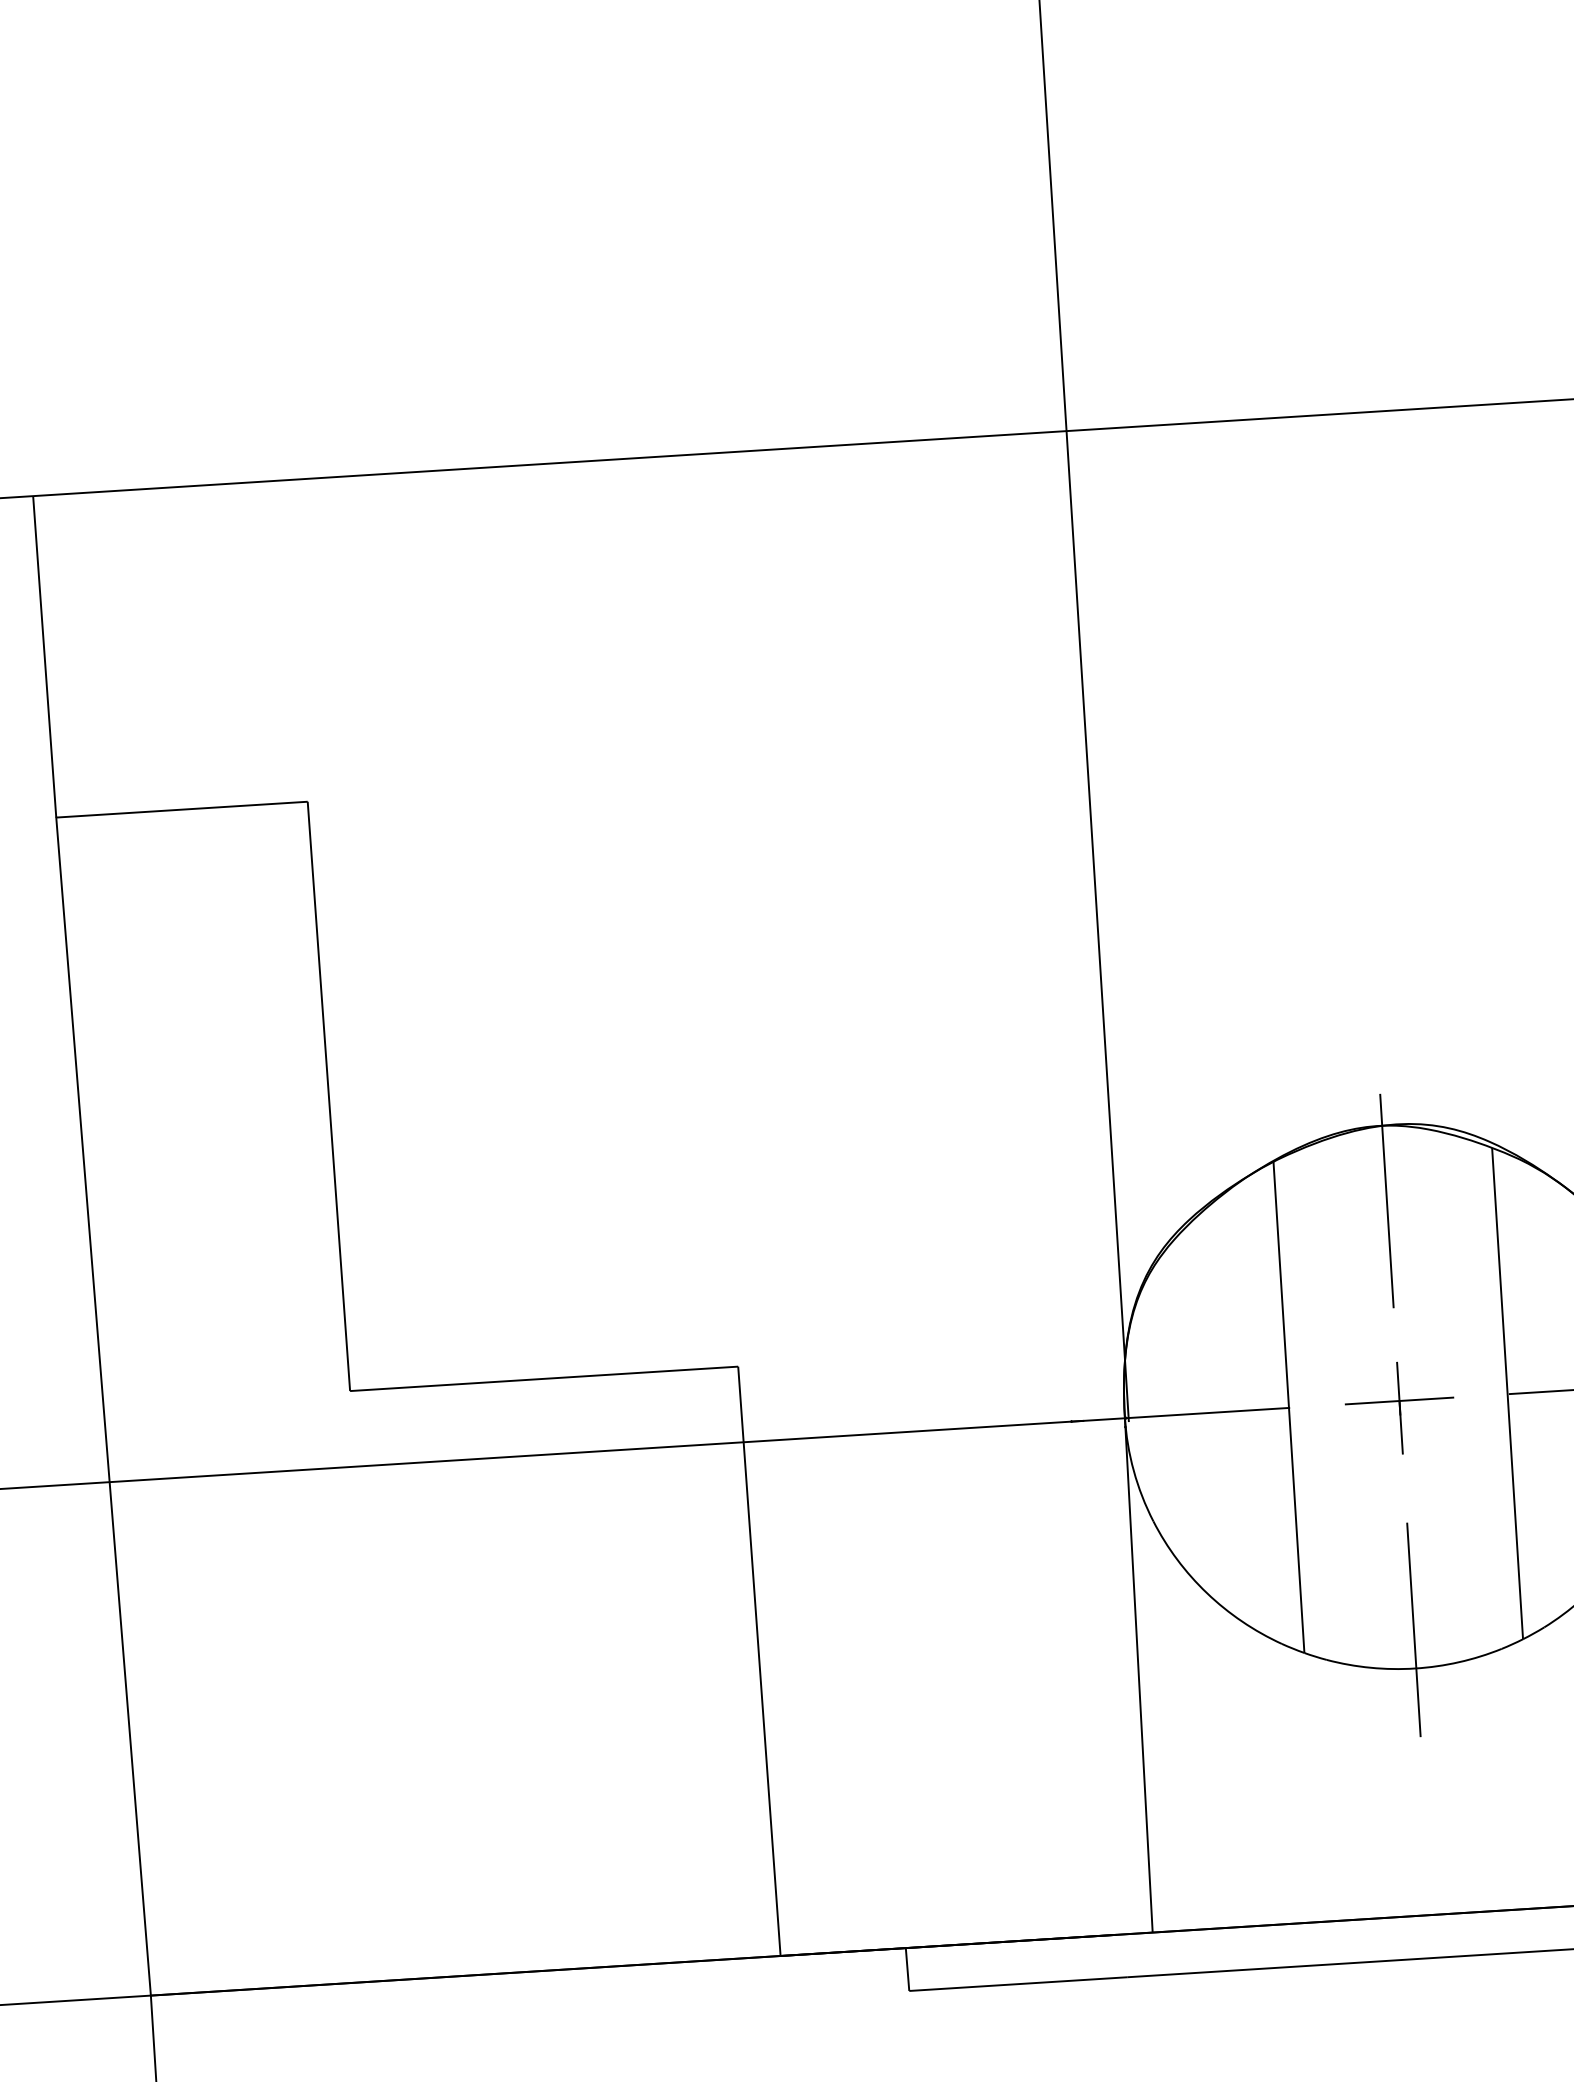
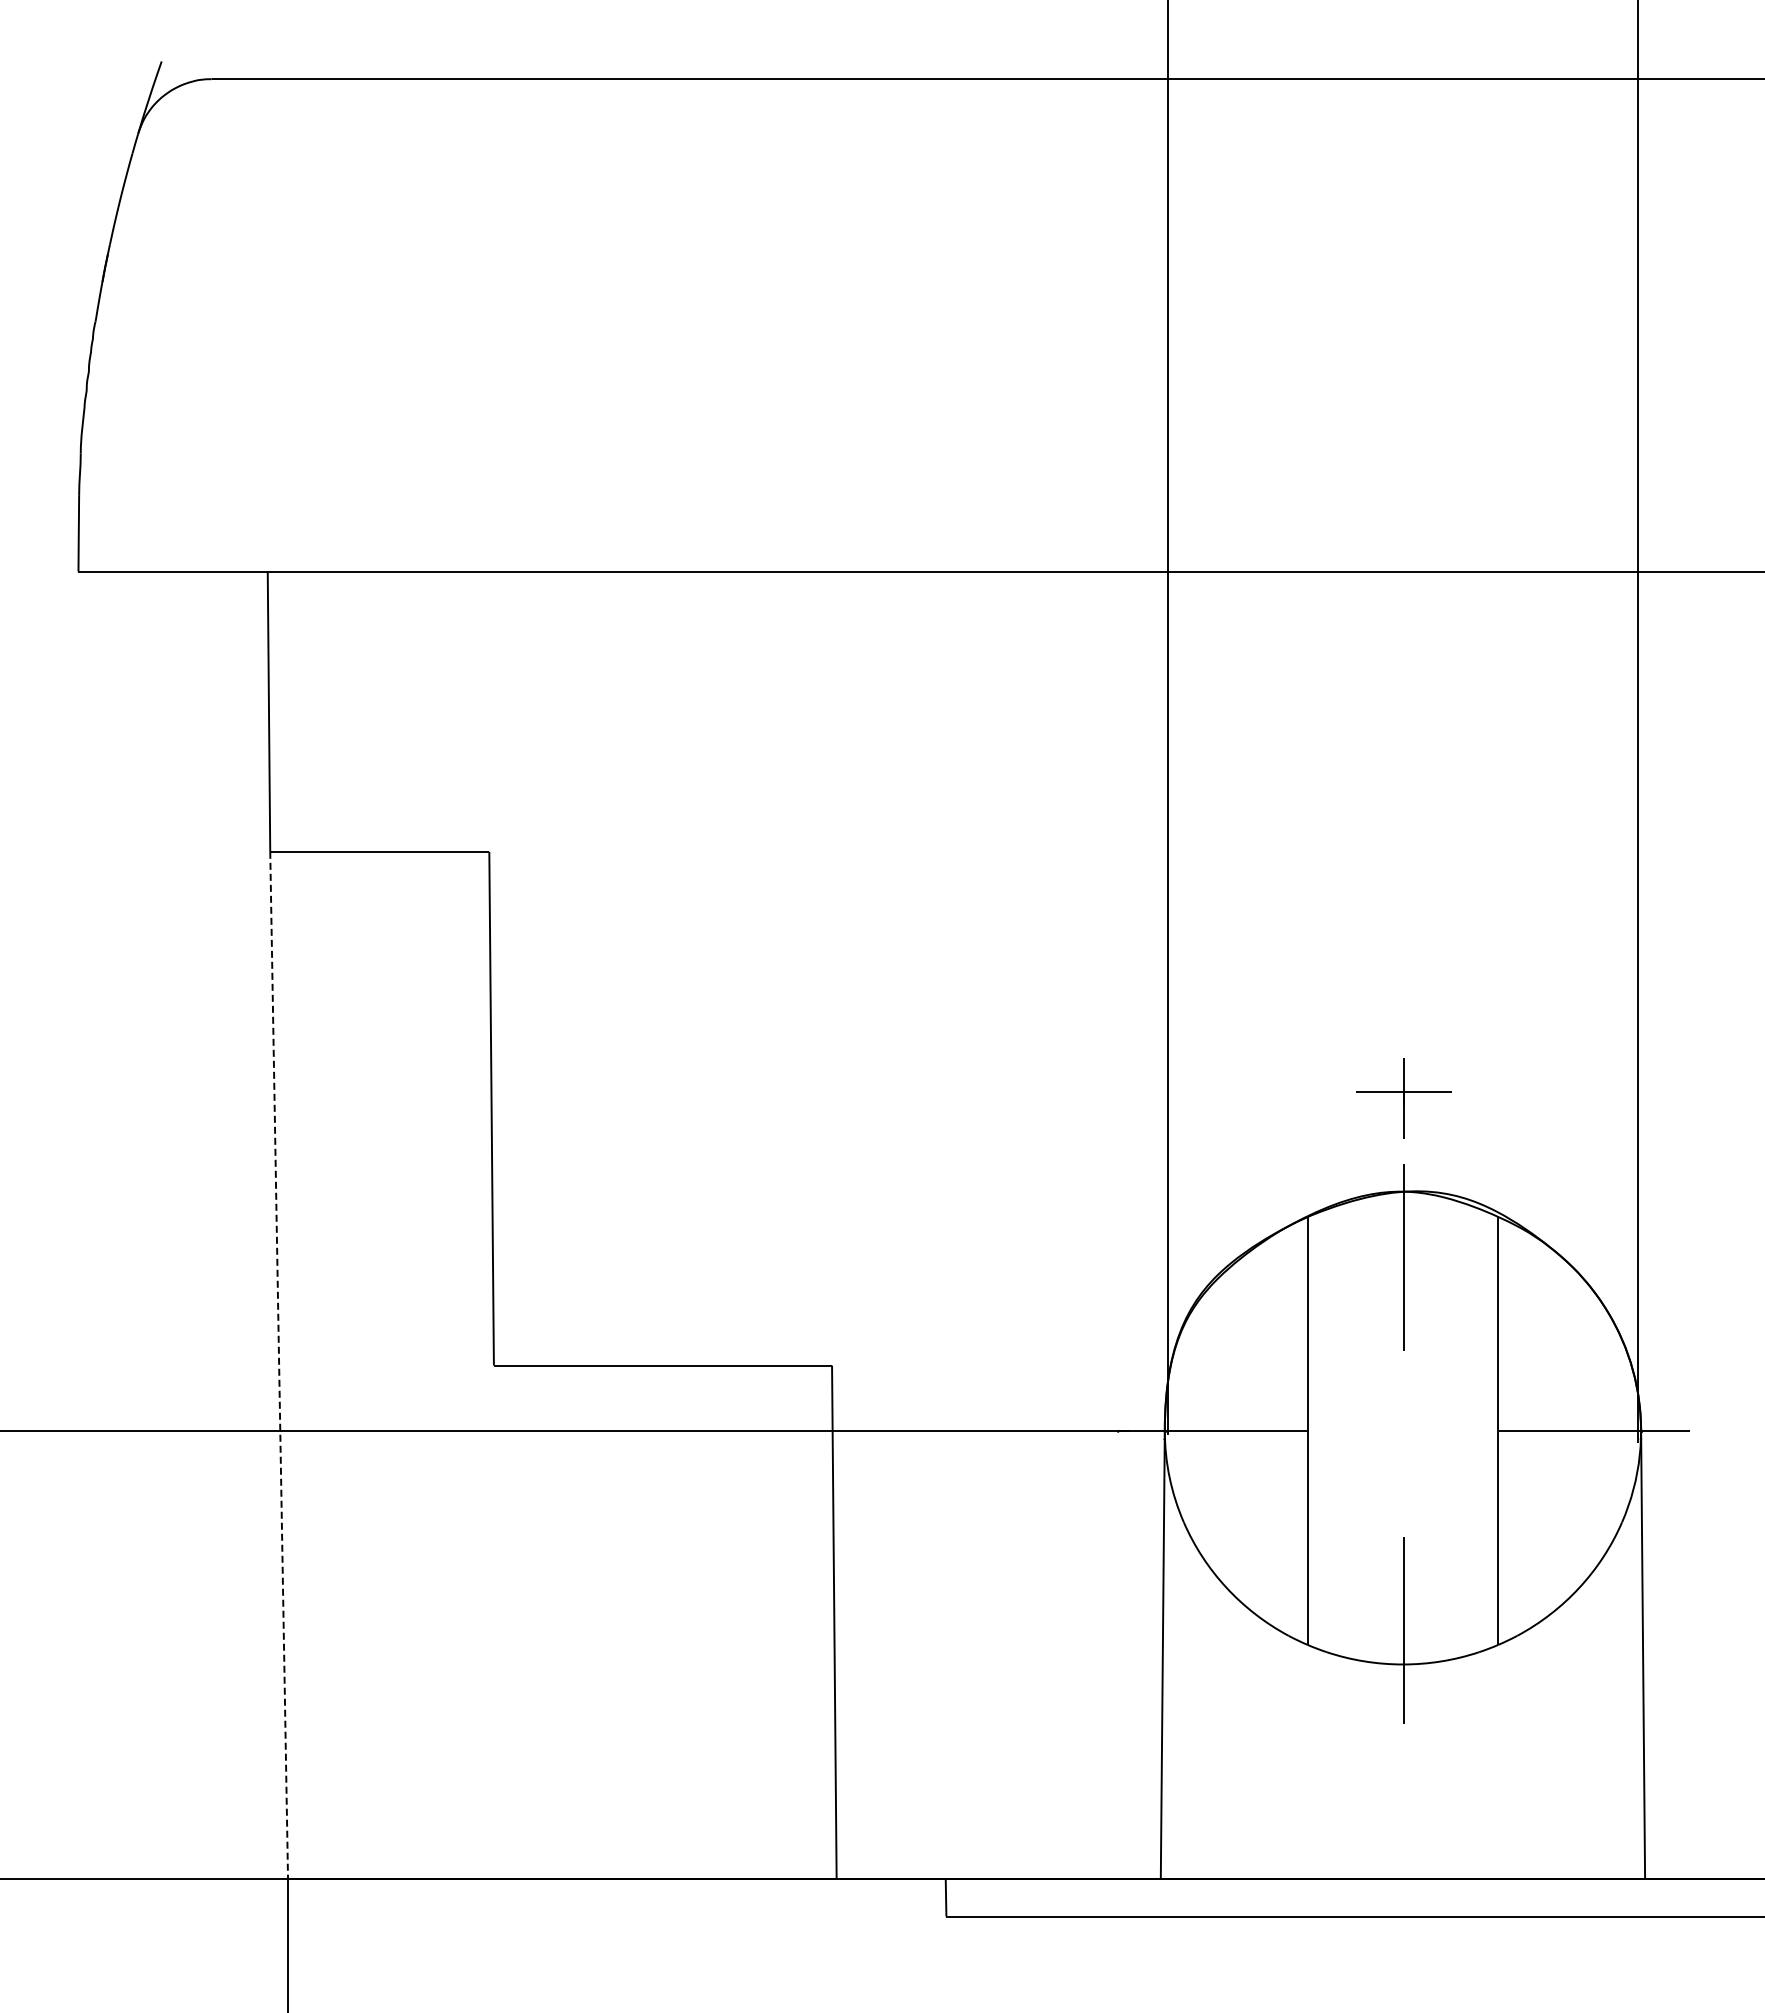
line: (103, 1406) -> (279, 1365), solid -> dashed
part: (1399, 1407) -> (1403, 1098), moved

